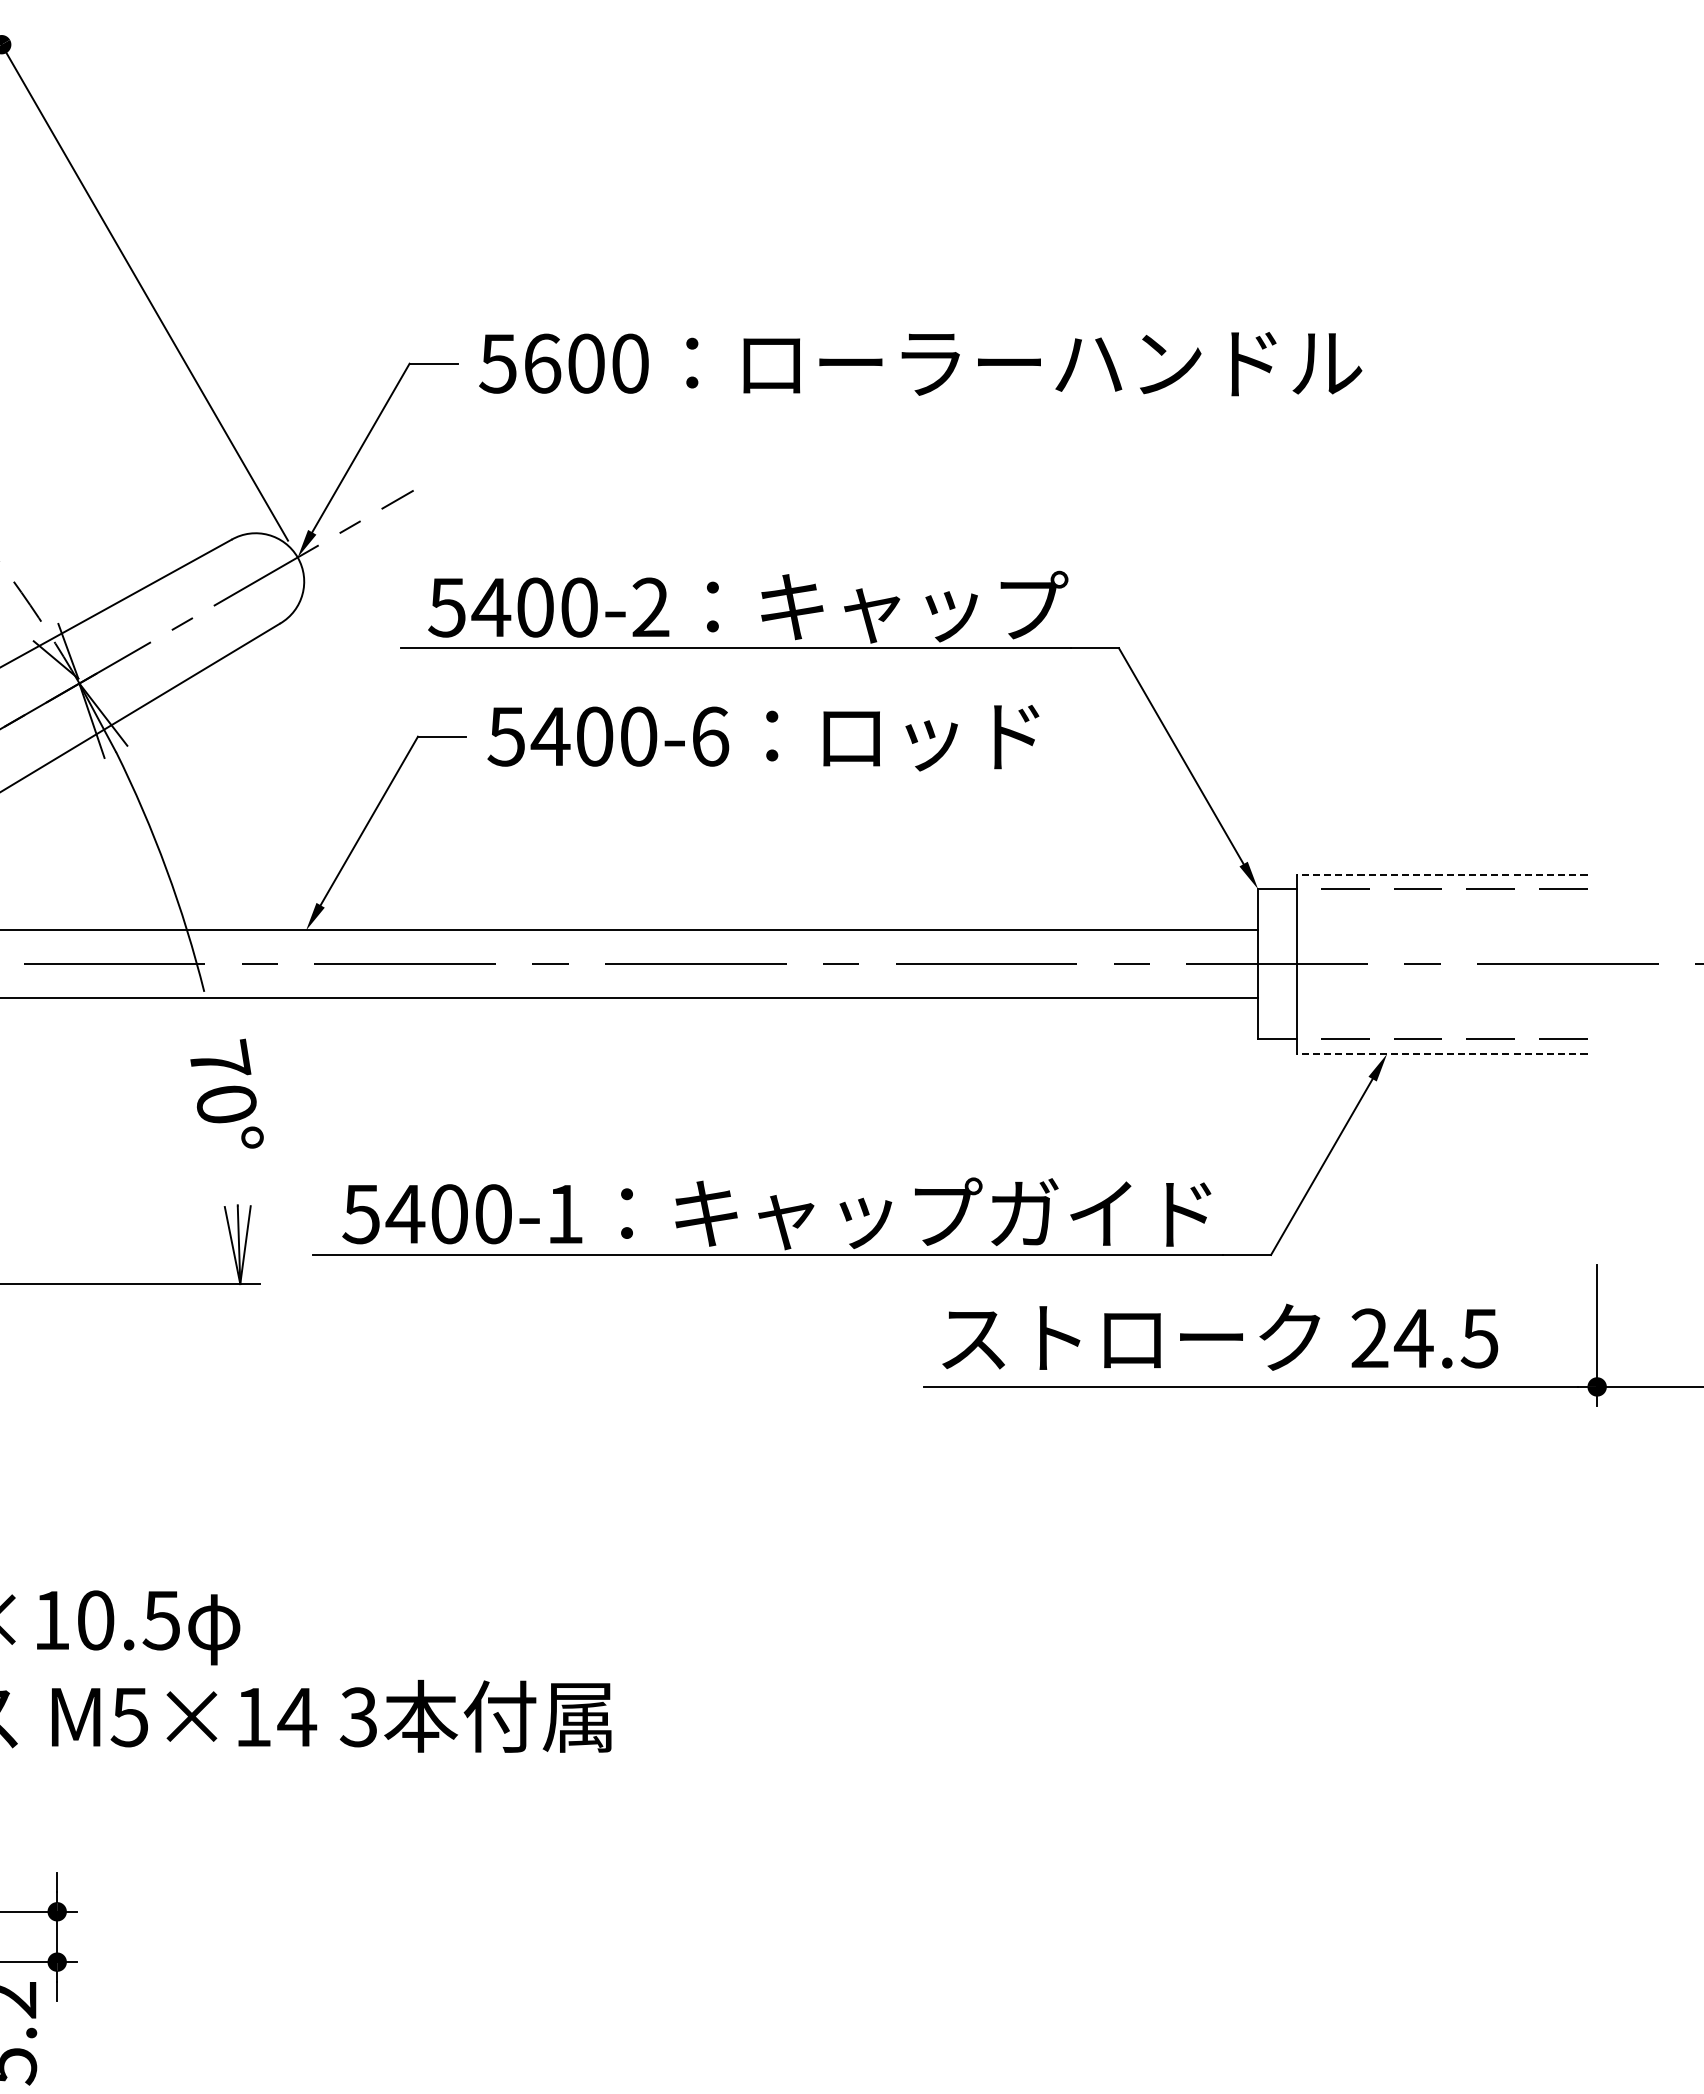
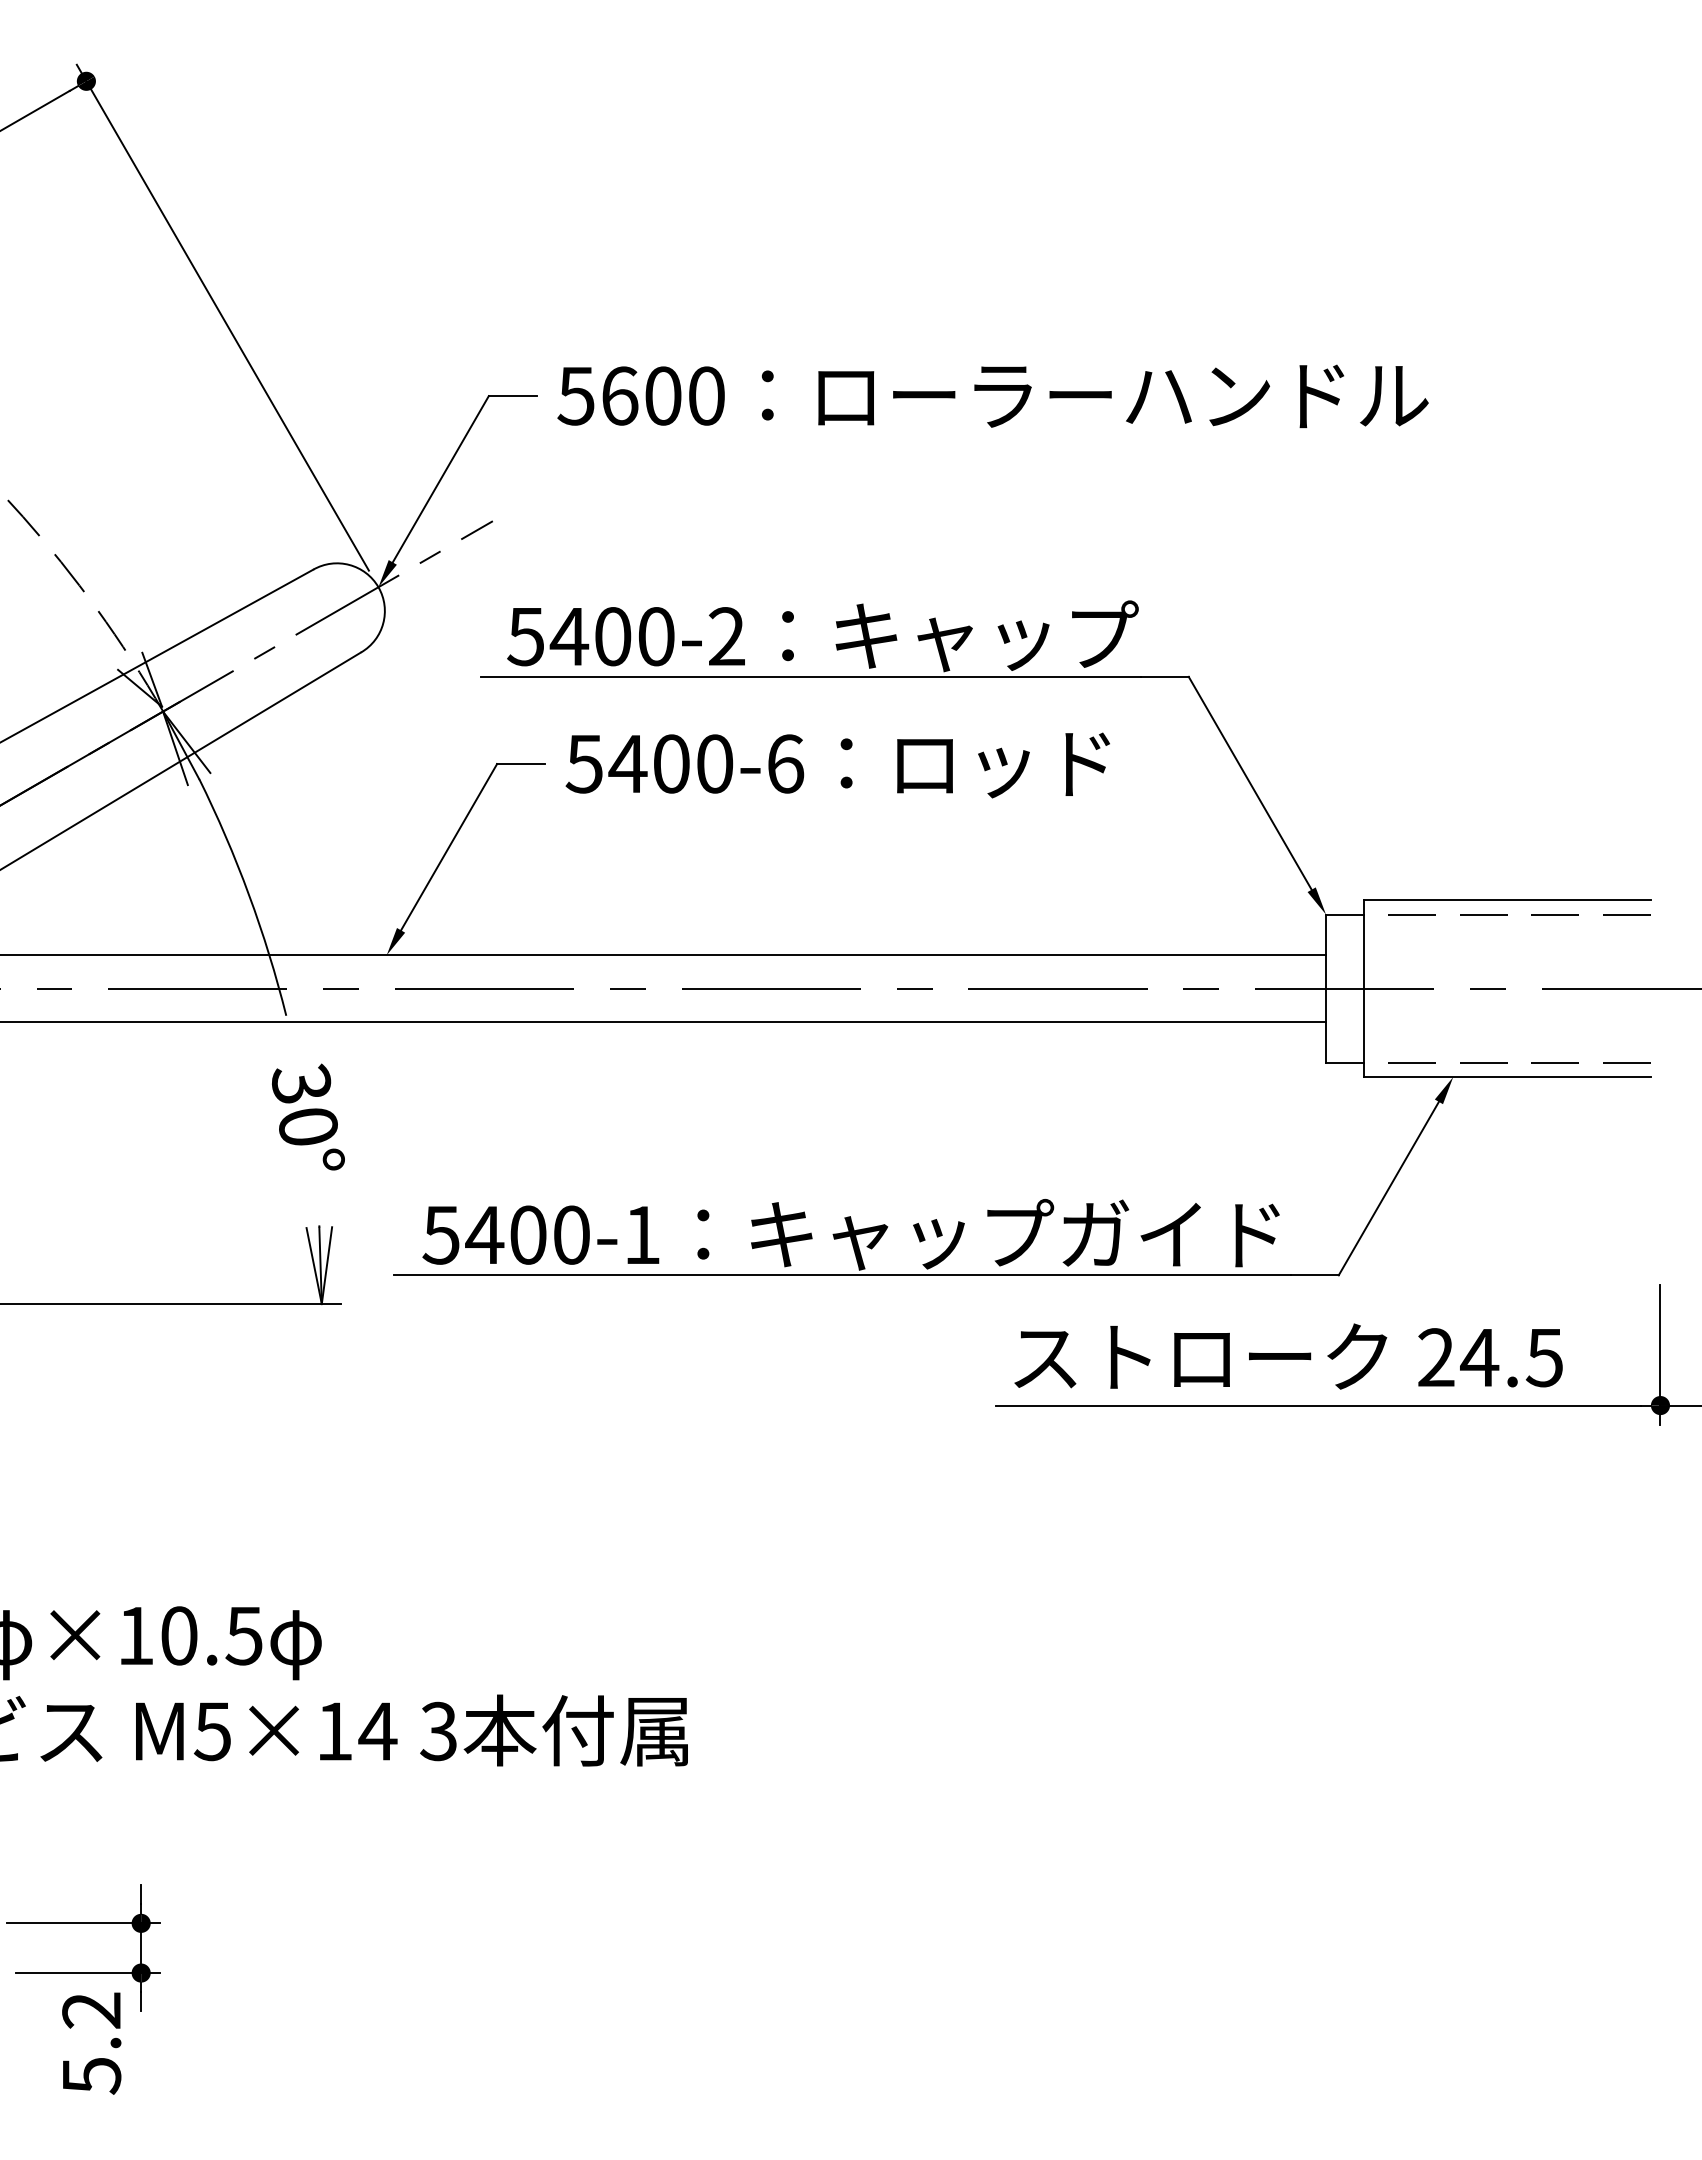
line: (1442, 875) -> (1507, 900), dashed -> solid
line: (1442, 1054) -> (1507, 1077), dashed -> solid
text: (219, 1059) -> (301, 1082), 70° -> 30°

